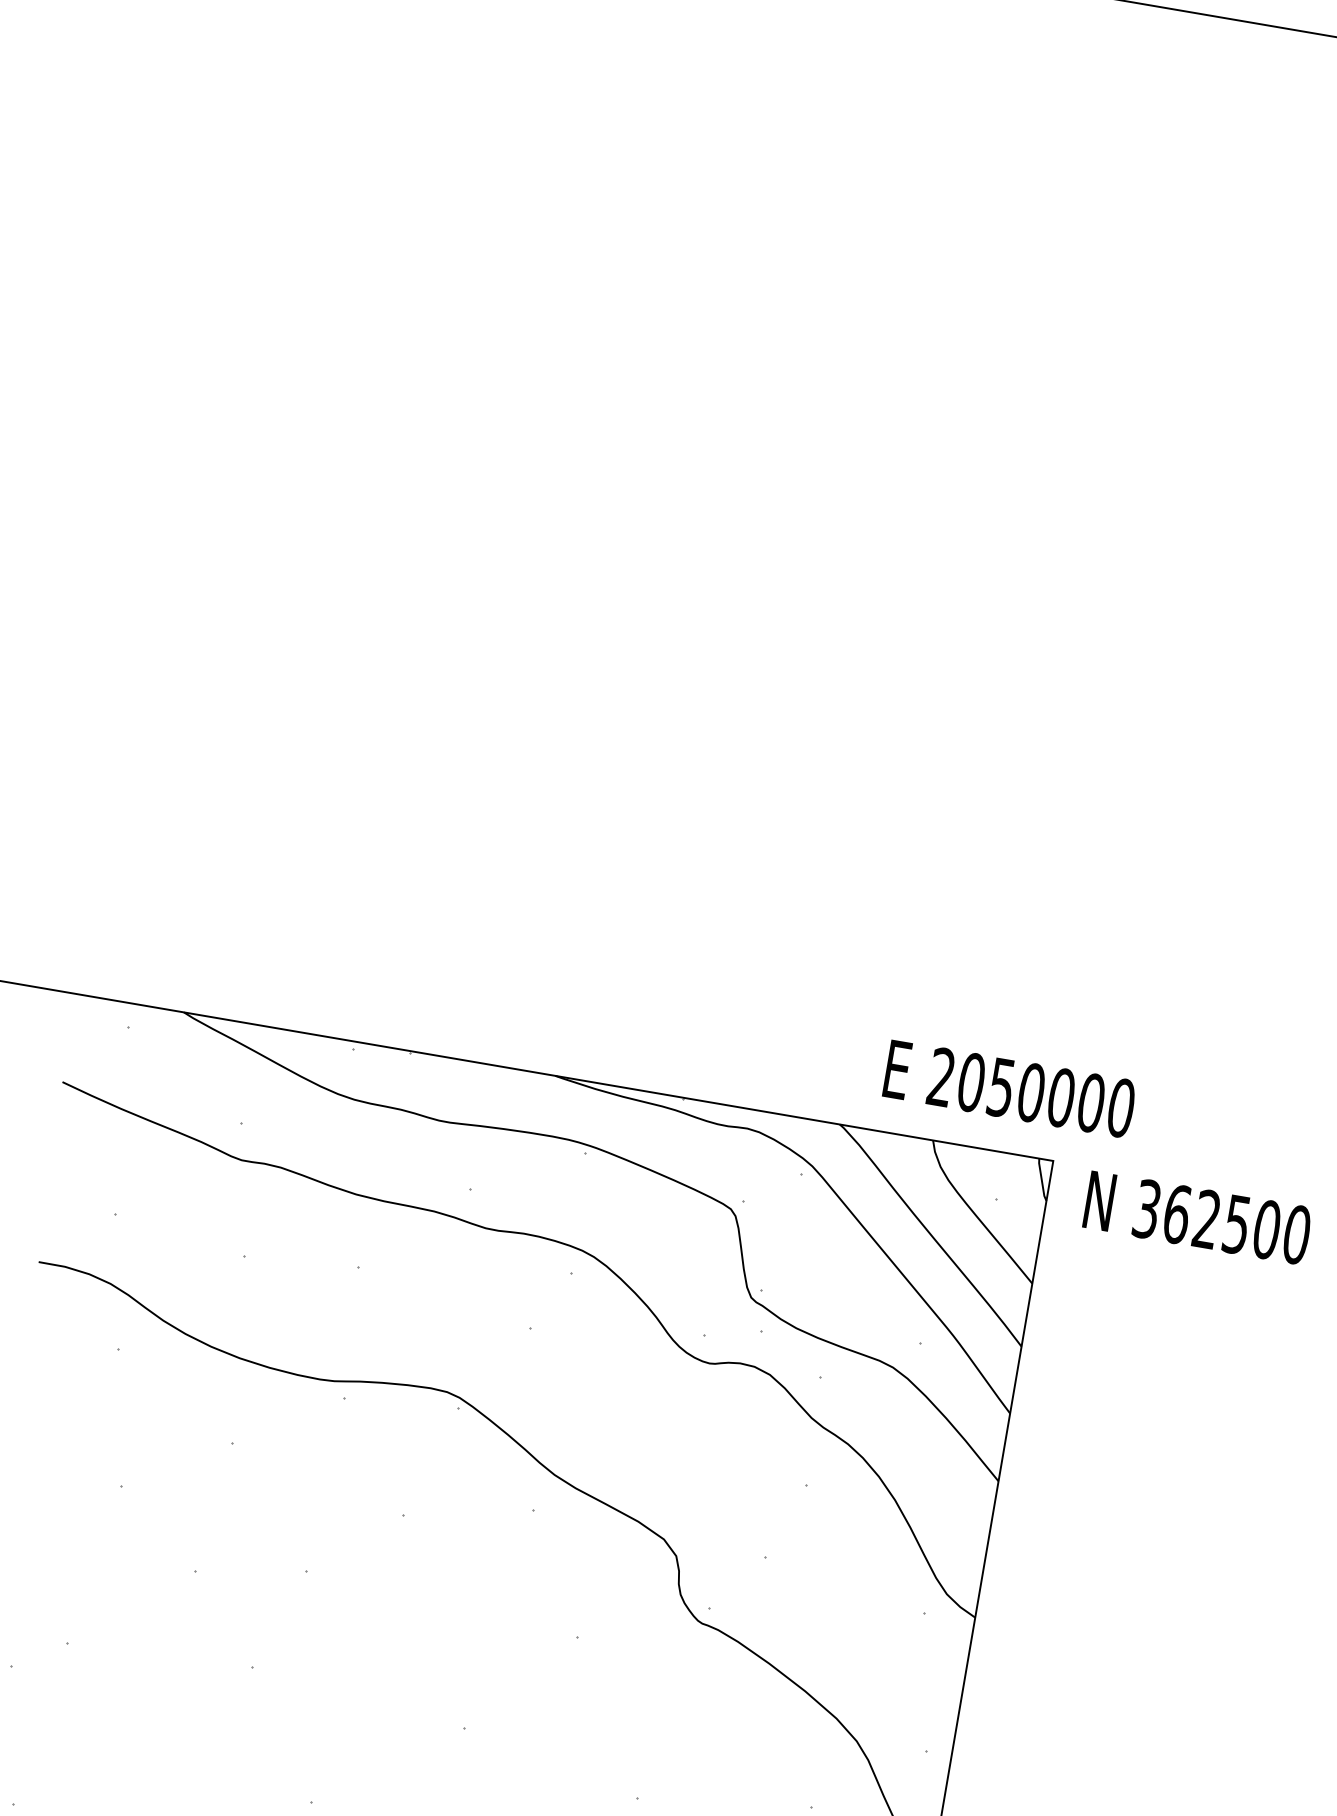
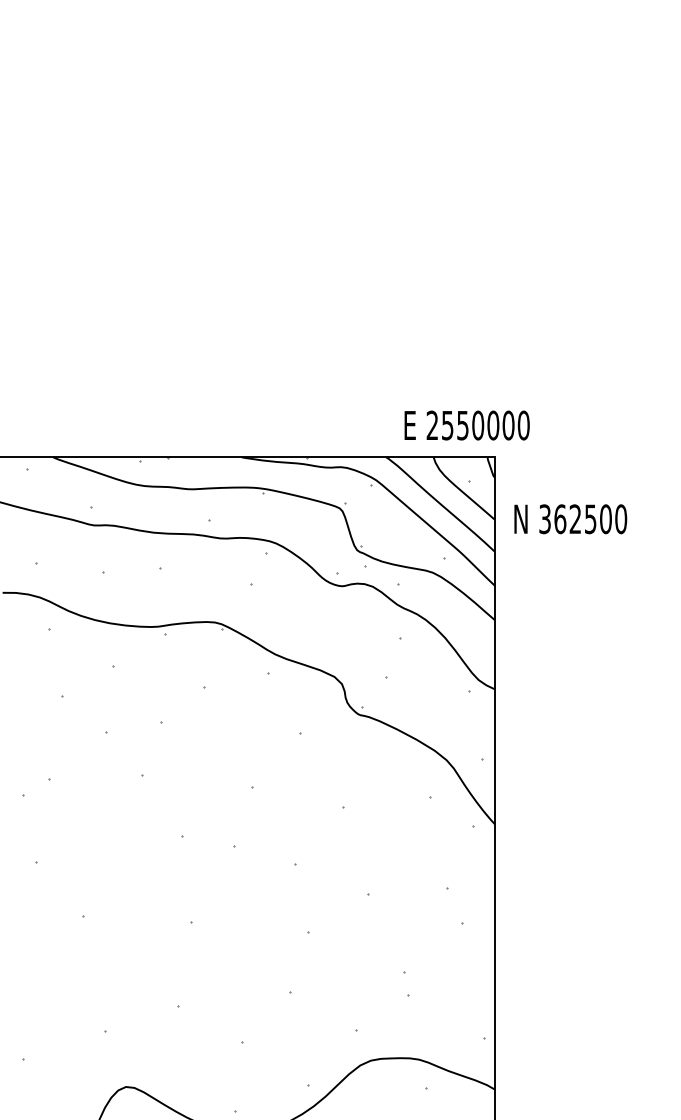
text: (971, 1082) -> (447, 425), 2050000 -> 2550000
text: (1197, 1218) -> (570, 519), moved

